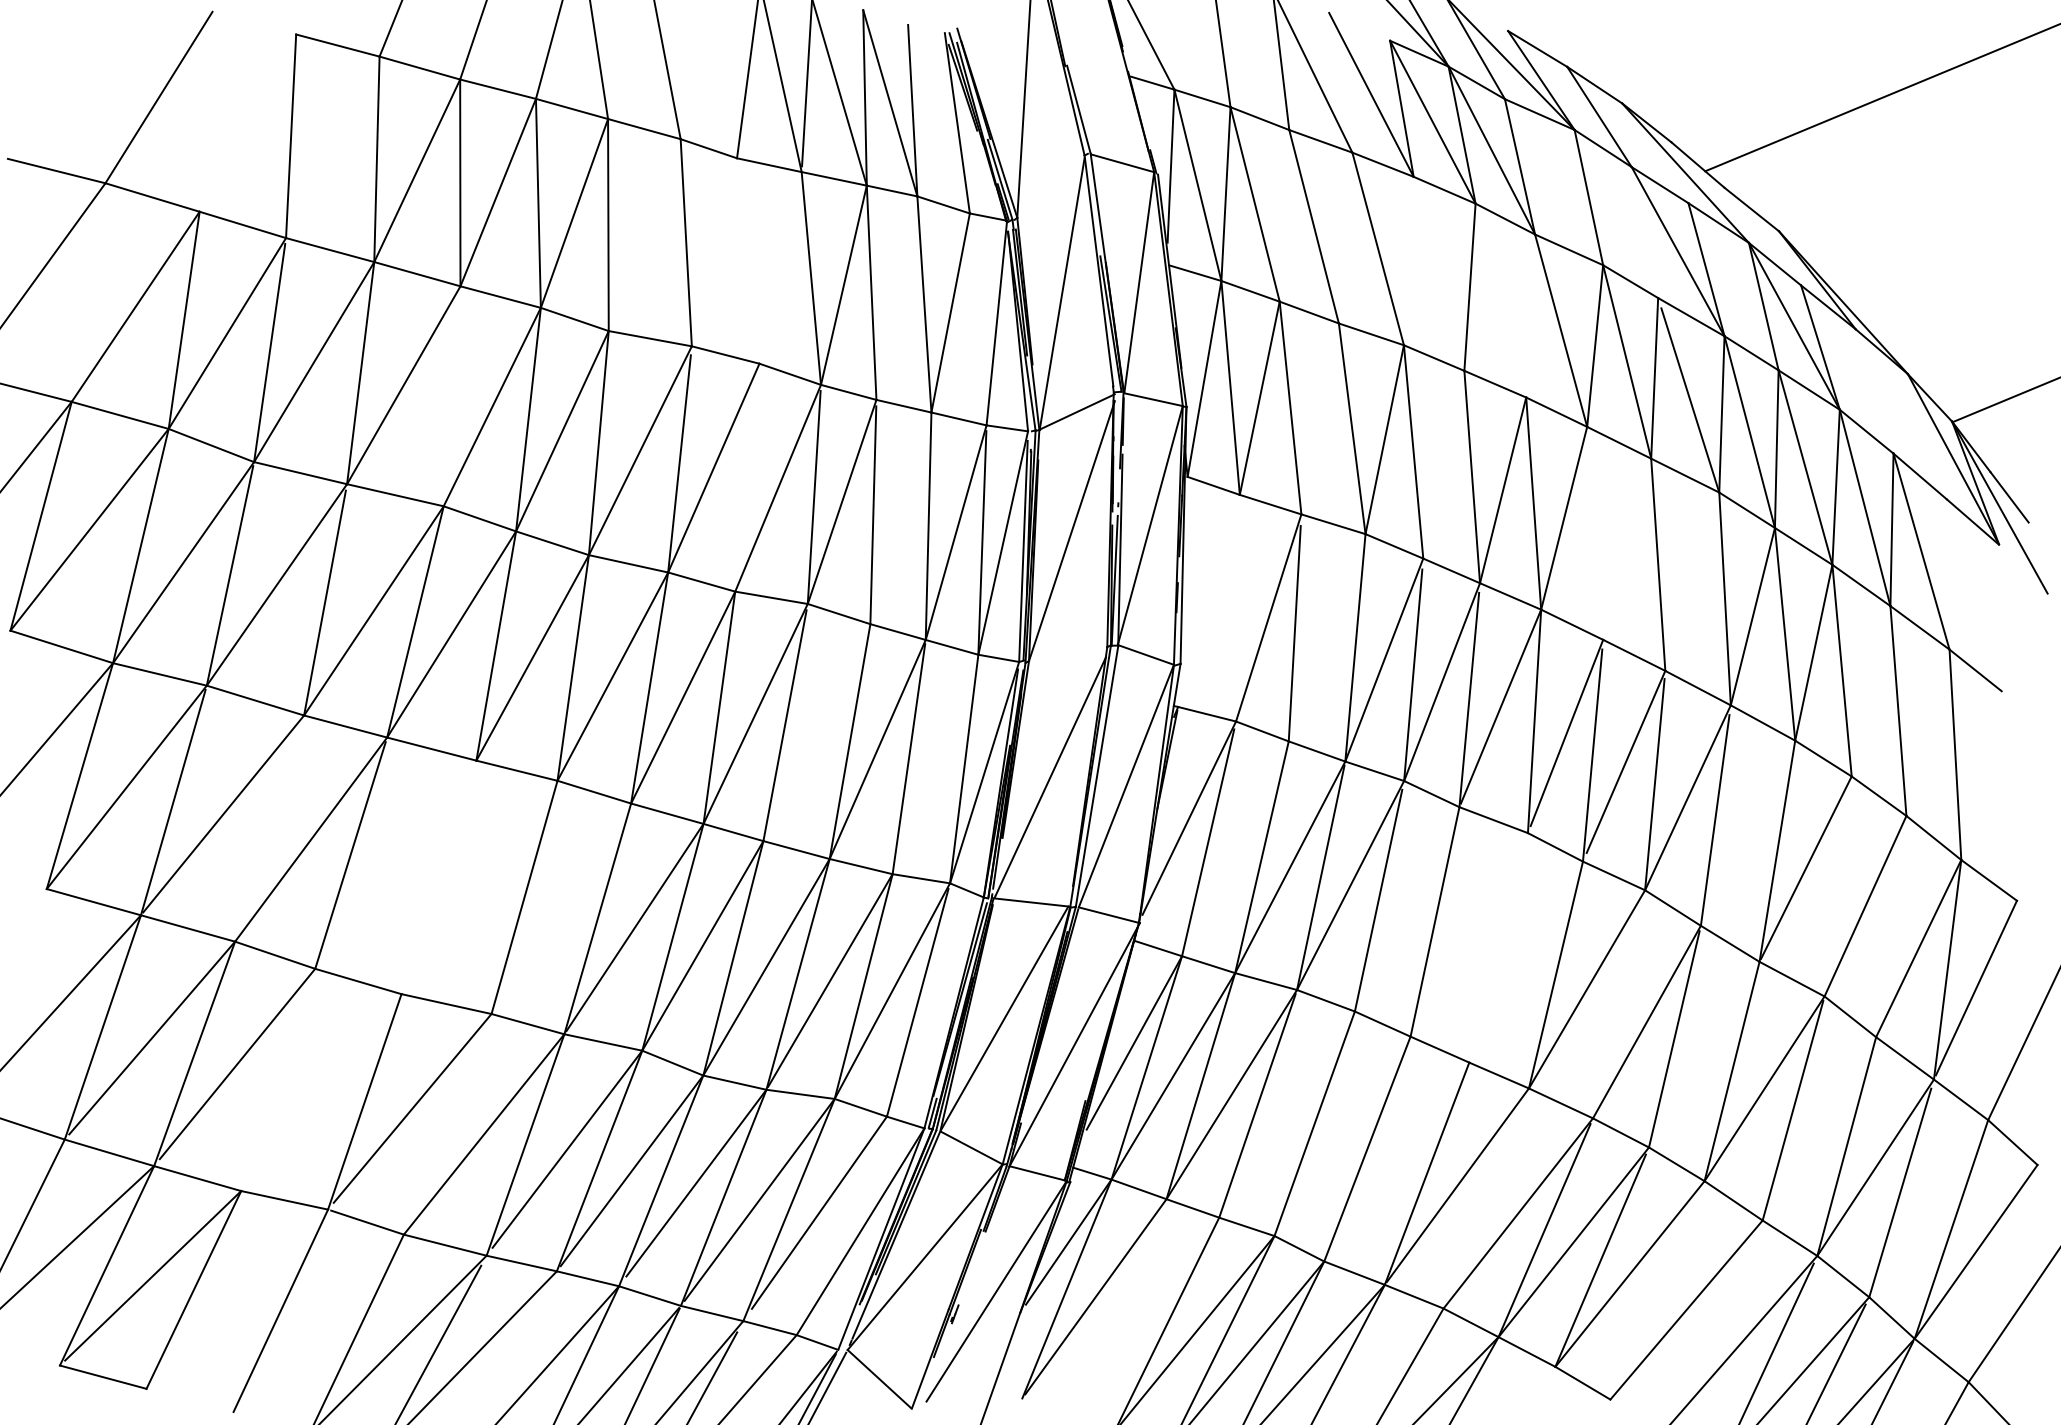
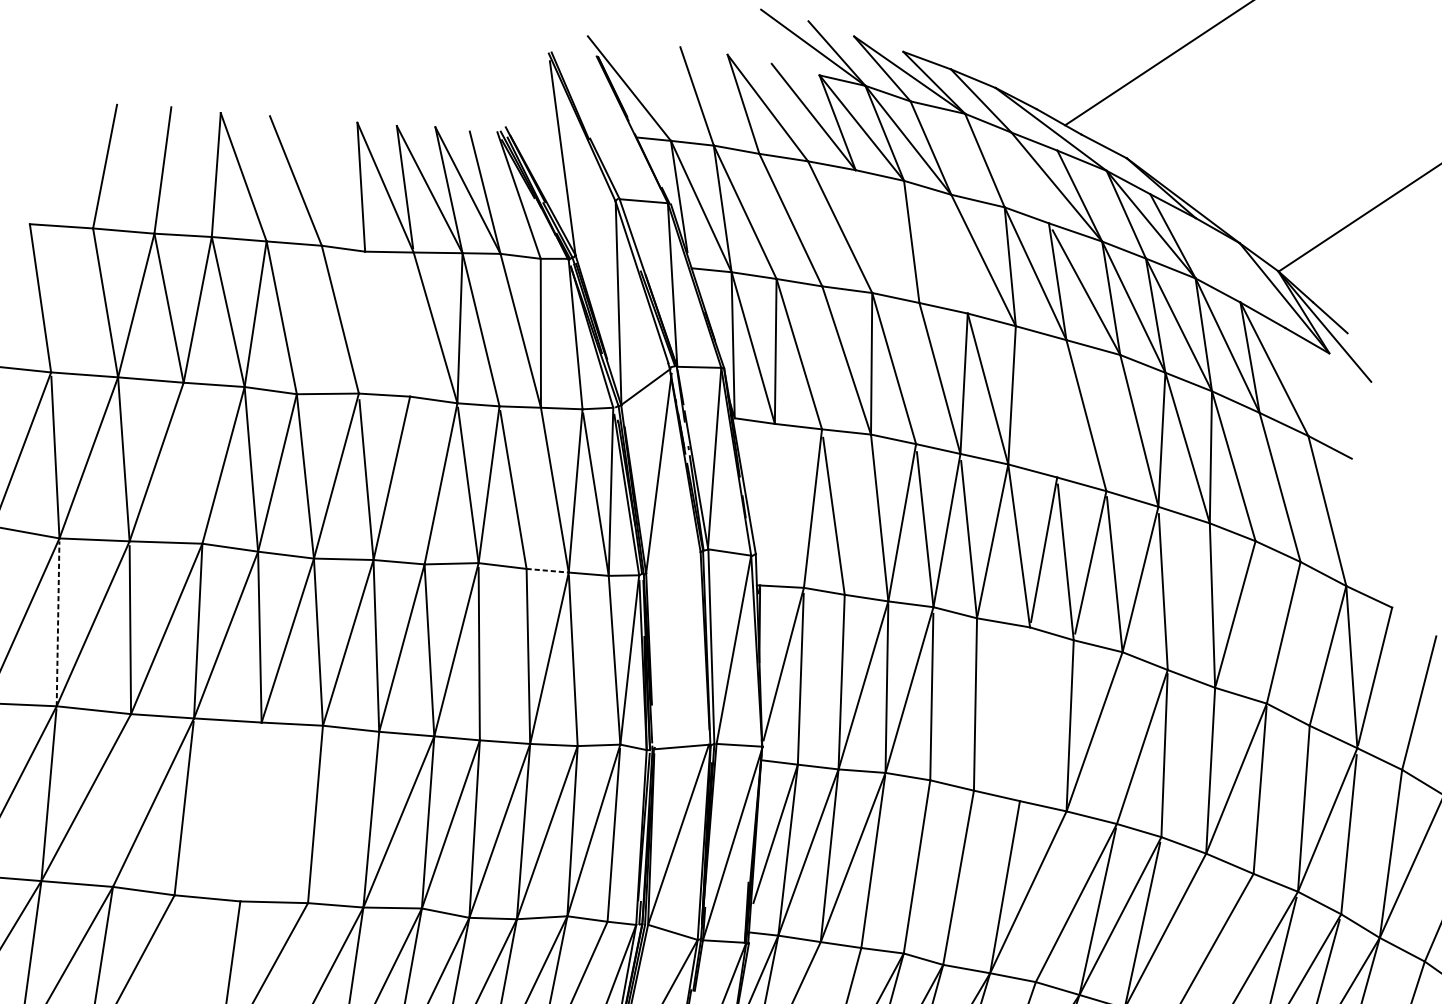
line: (230, 575) -> (58, 623), solid -> dashed
line: (898, 632) -> (548, 570), solid -> dashed
line: (1050, 776) -> (677, 653), removed

